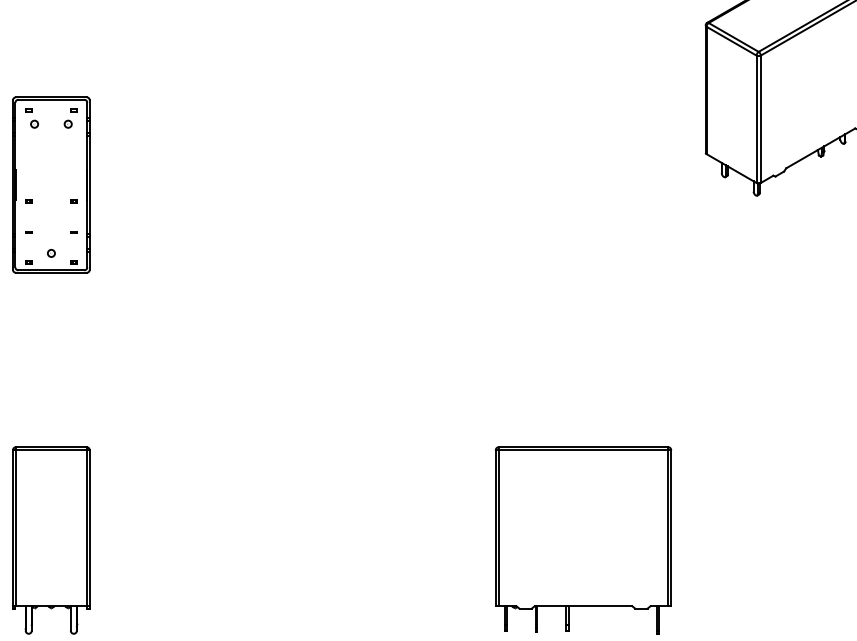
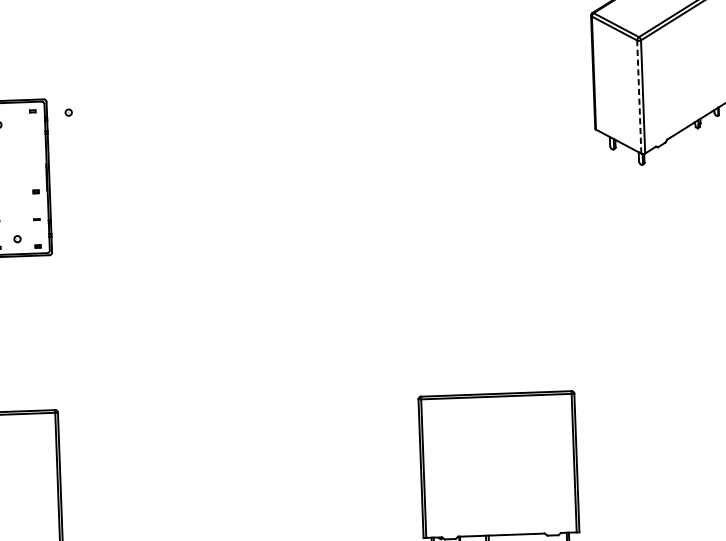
line: (756, 119) -> (639, 97), solid -> dashed
part: (67, 123) -> (68, 112), moved

